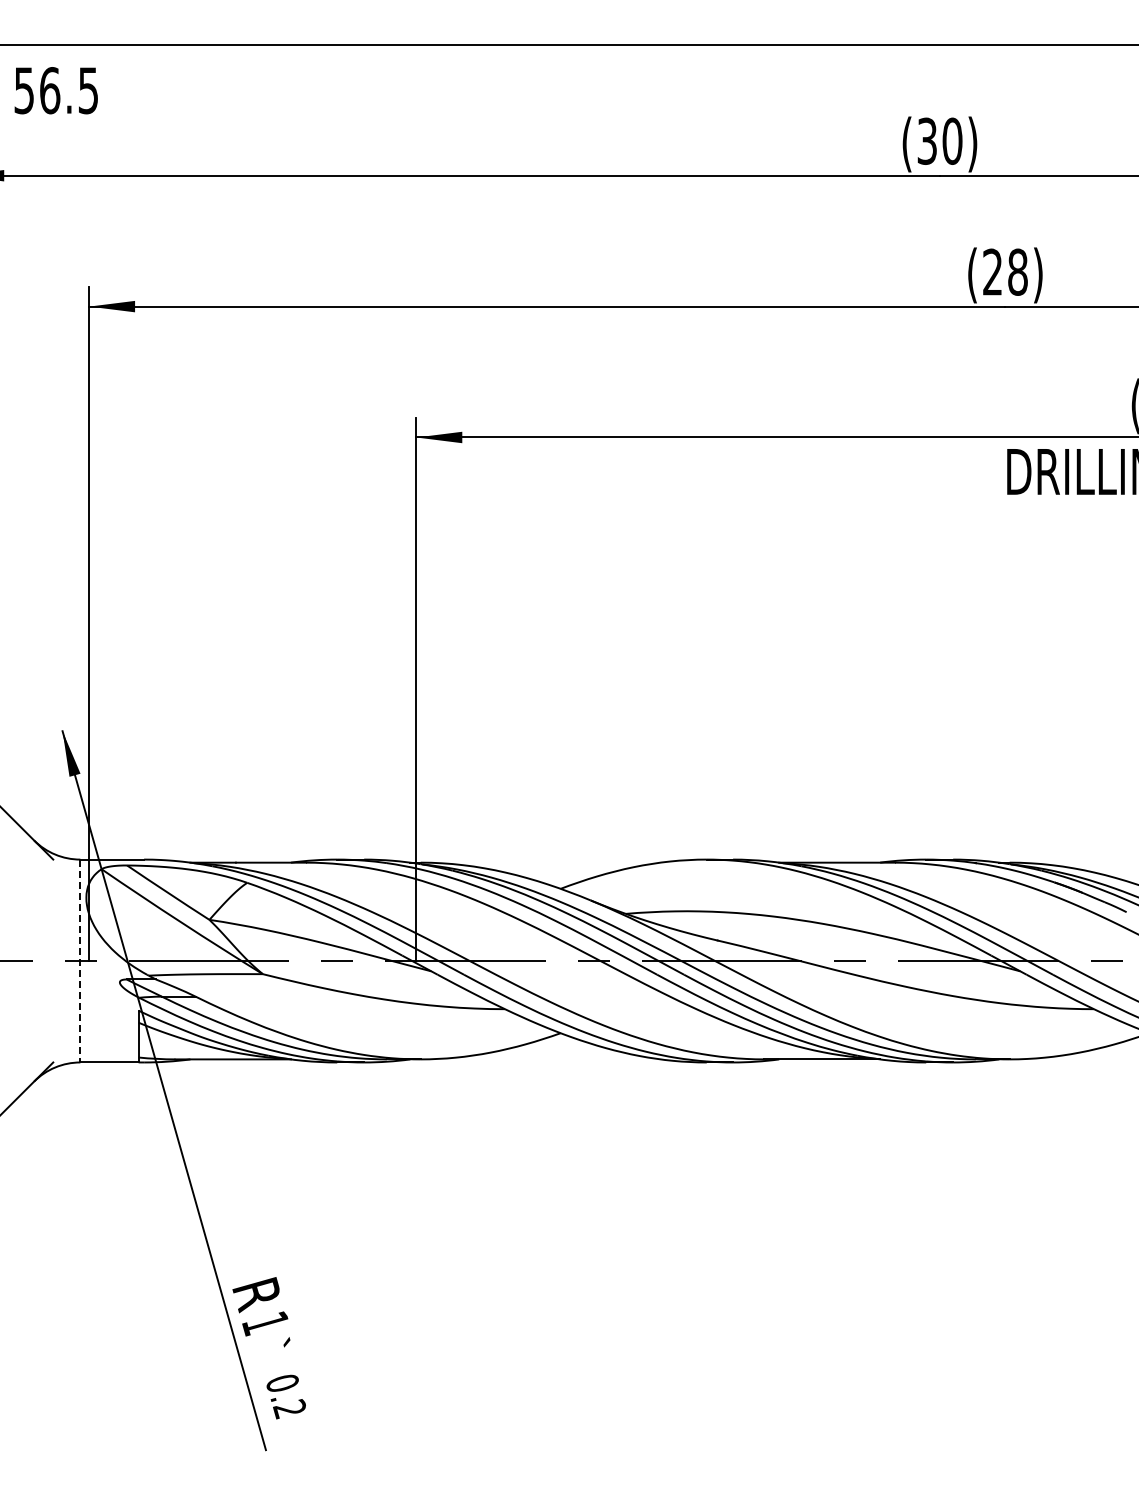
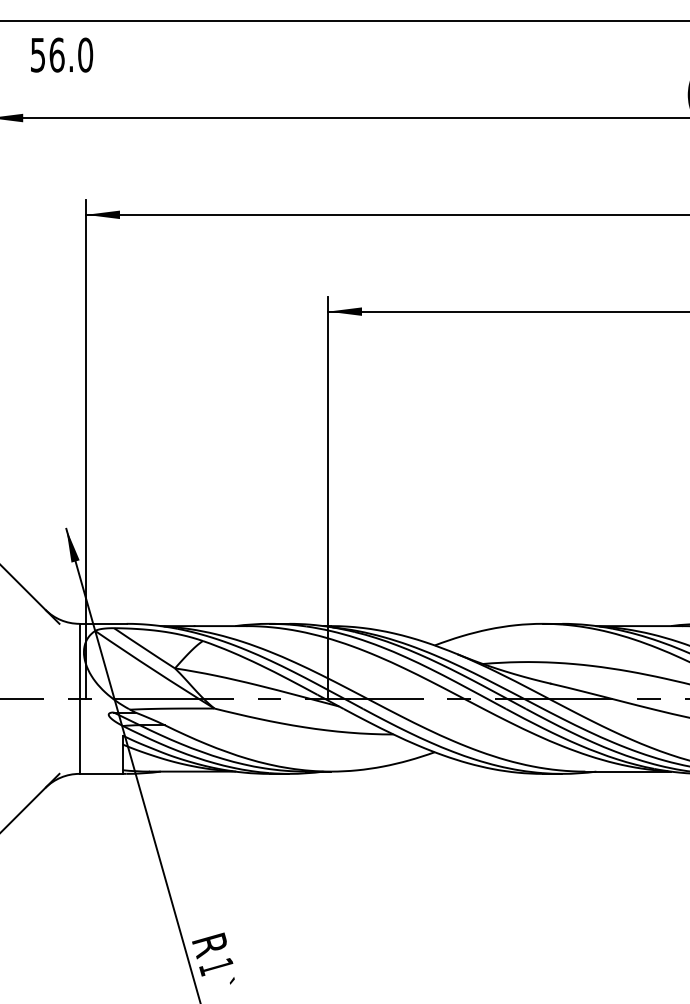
text: (88, 90) -> (85, 55), 56.5 -> 56.0
line: (80, 961) -> (79, 699), dashed -> solid

